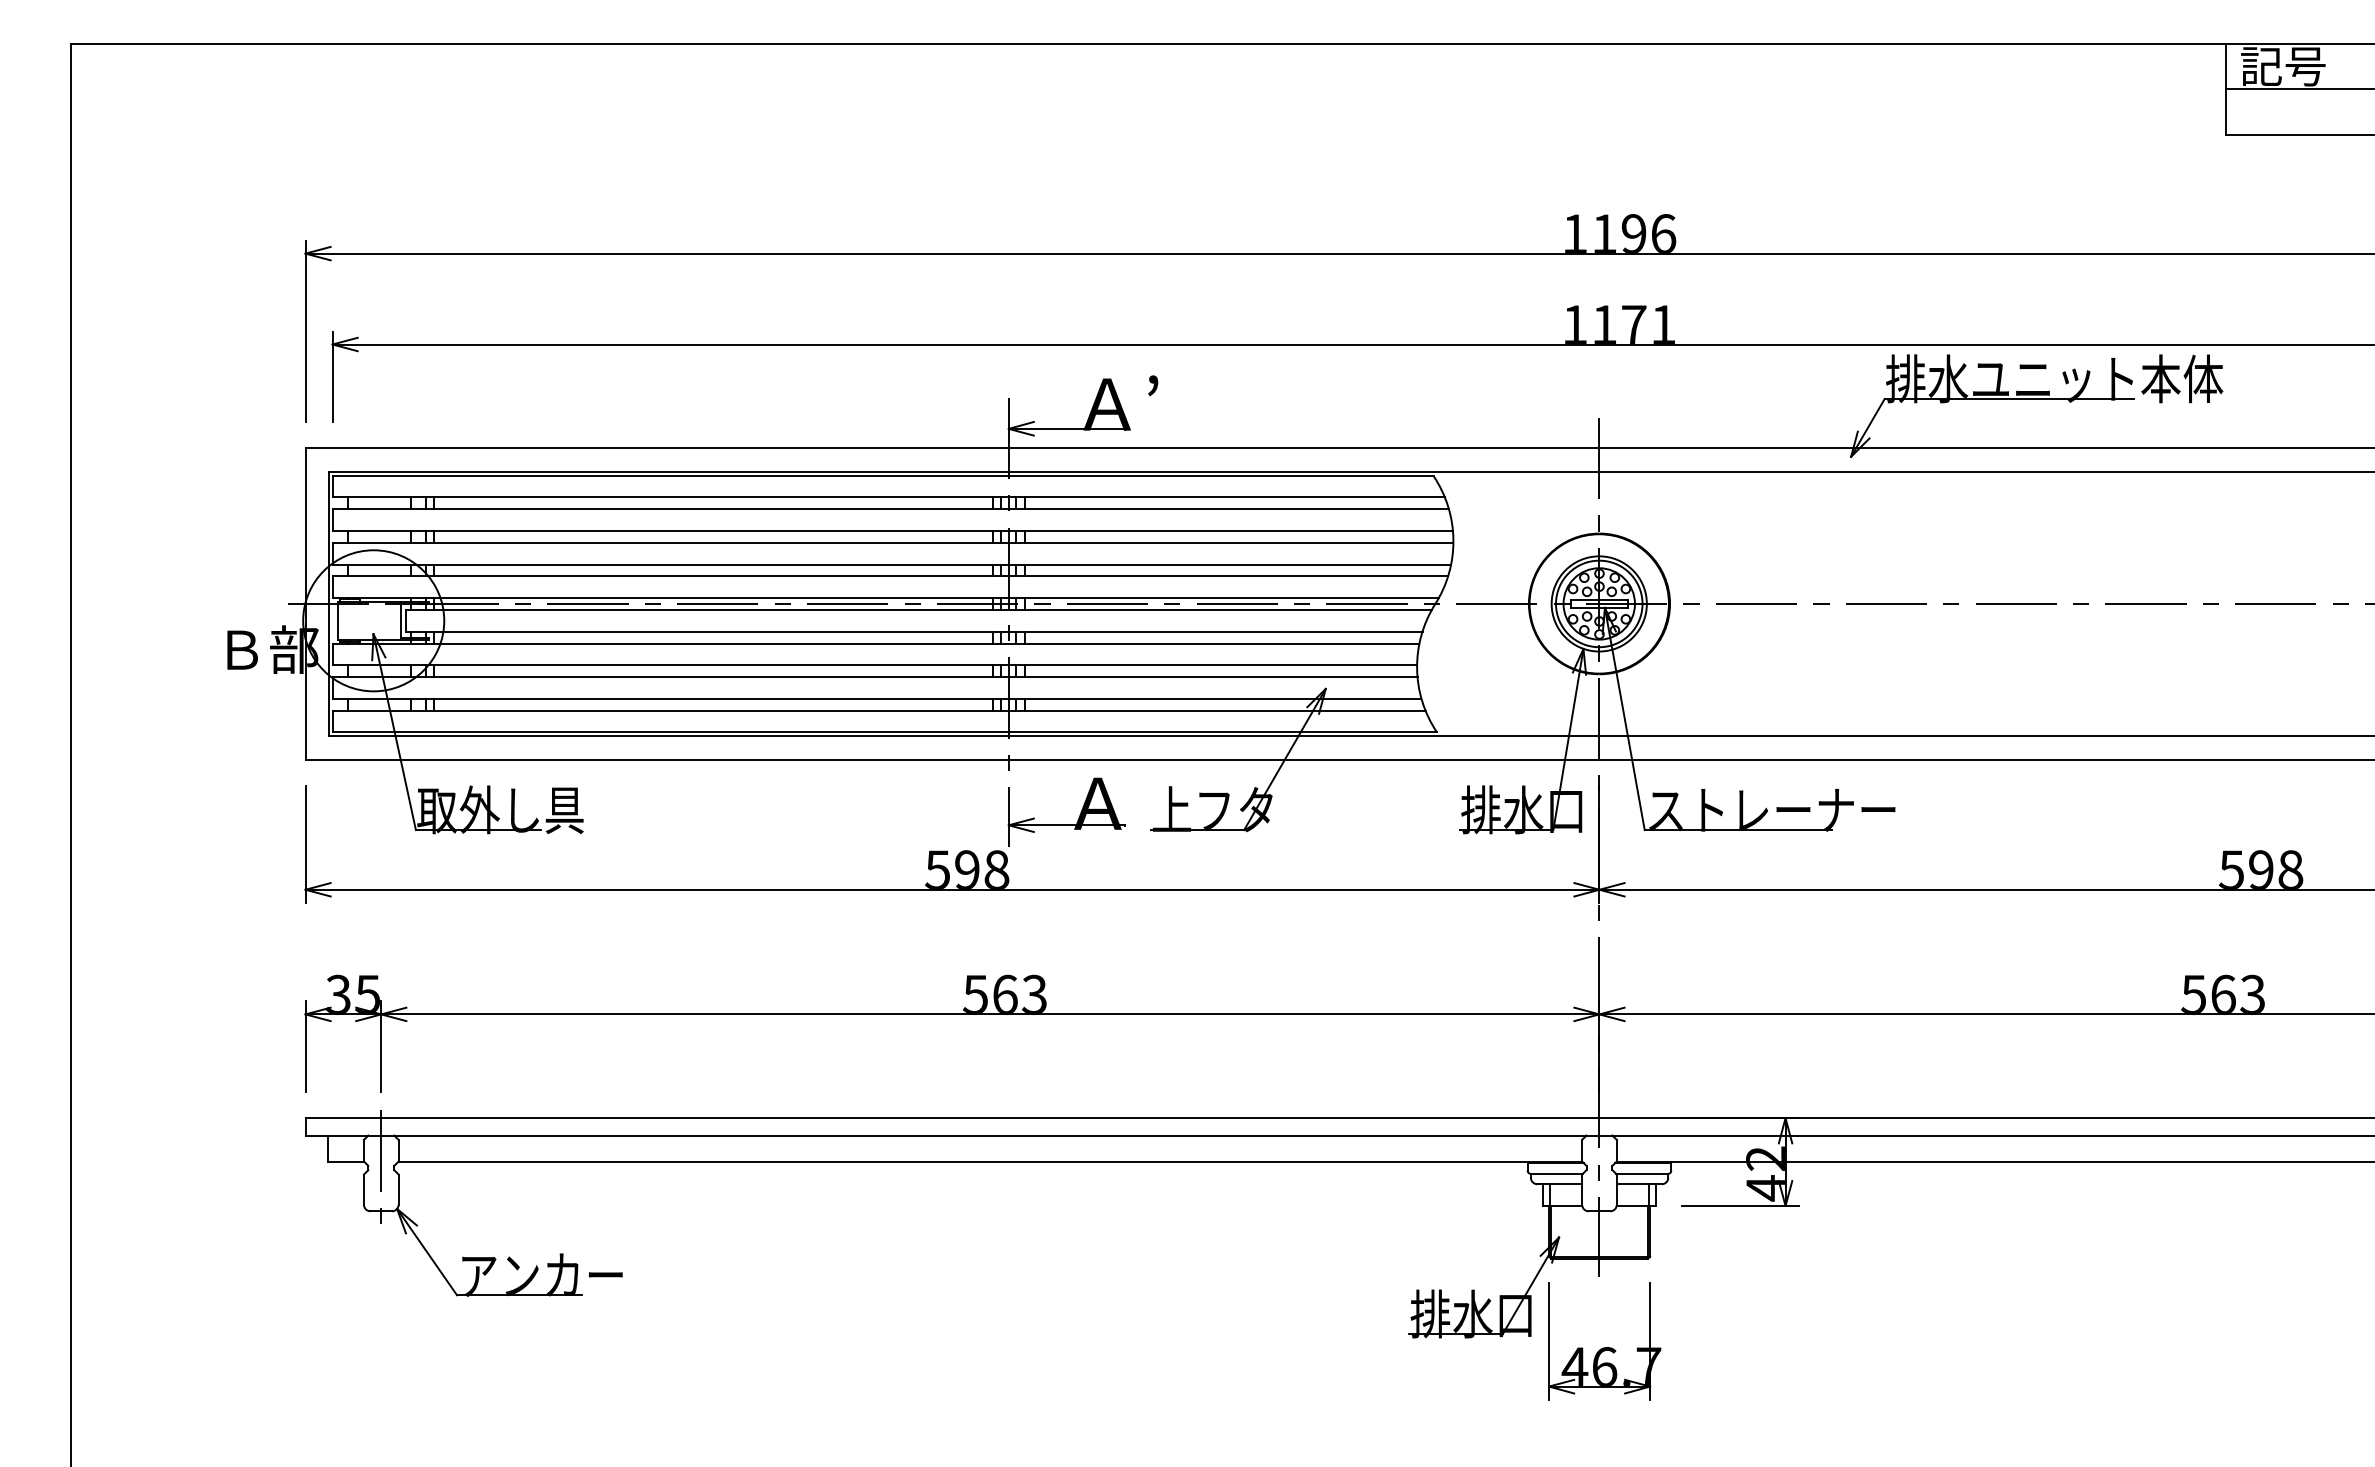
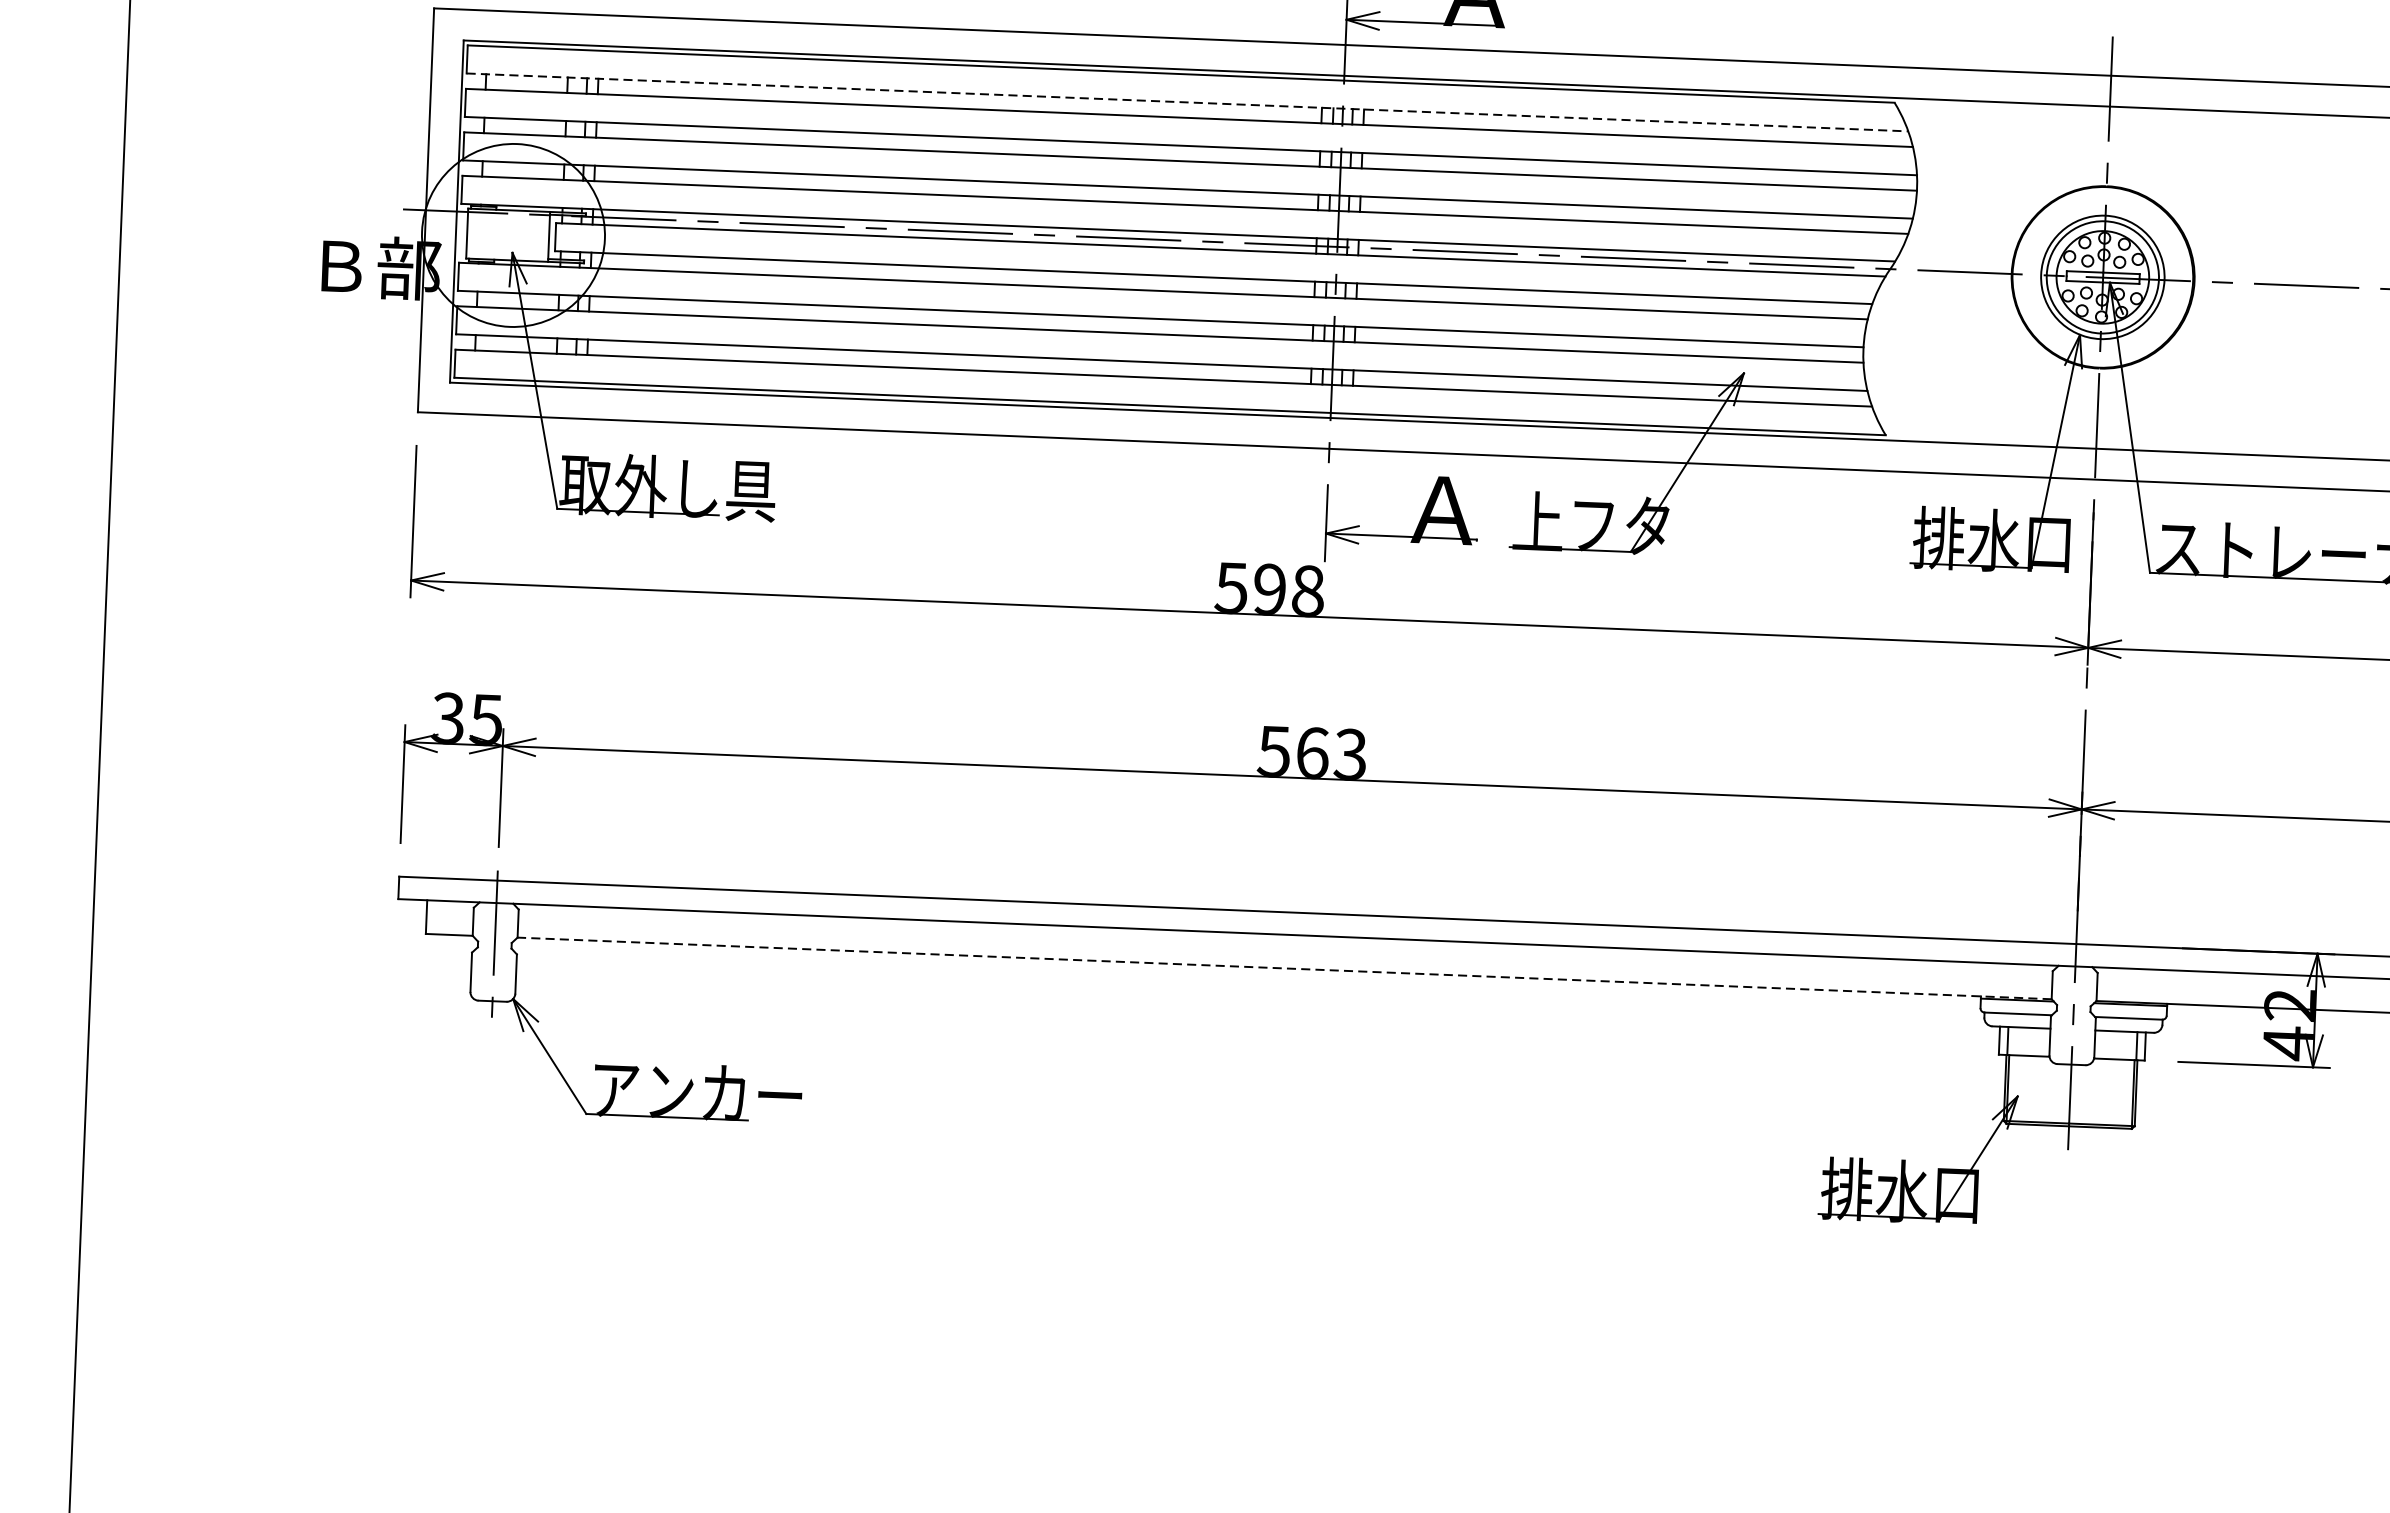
line: (889, 497) -> (1188, 102), solid -> dashed
line: (990, 1161) -> (1284, 968), solid -> dashed
part: (1604, 1341) -> (2071, 1233), removed

